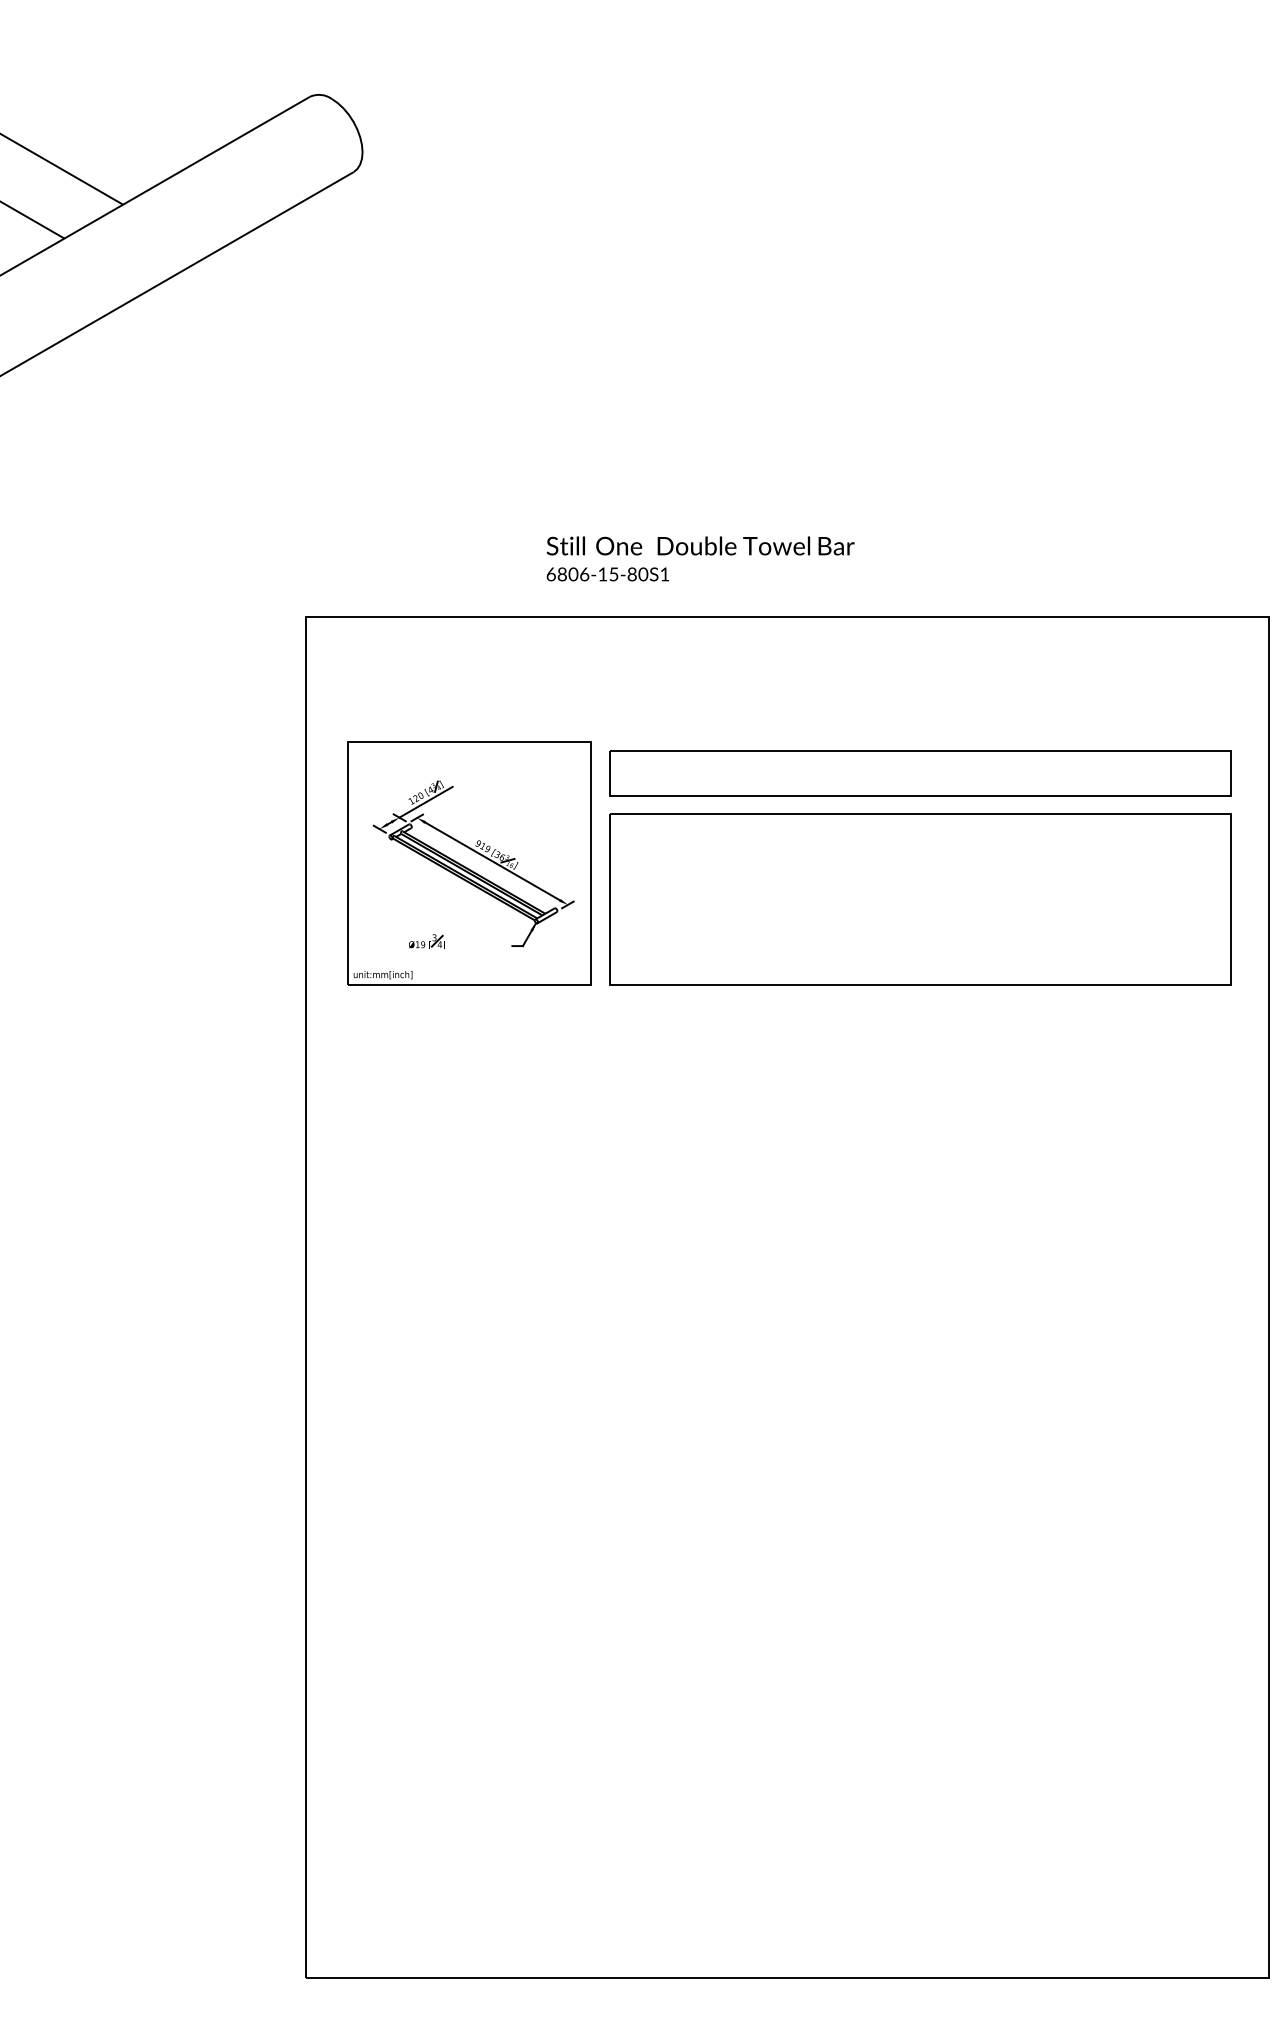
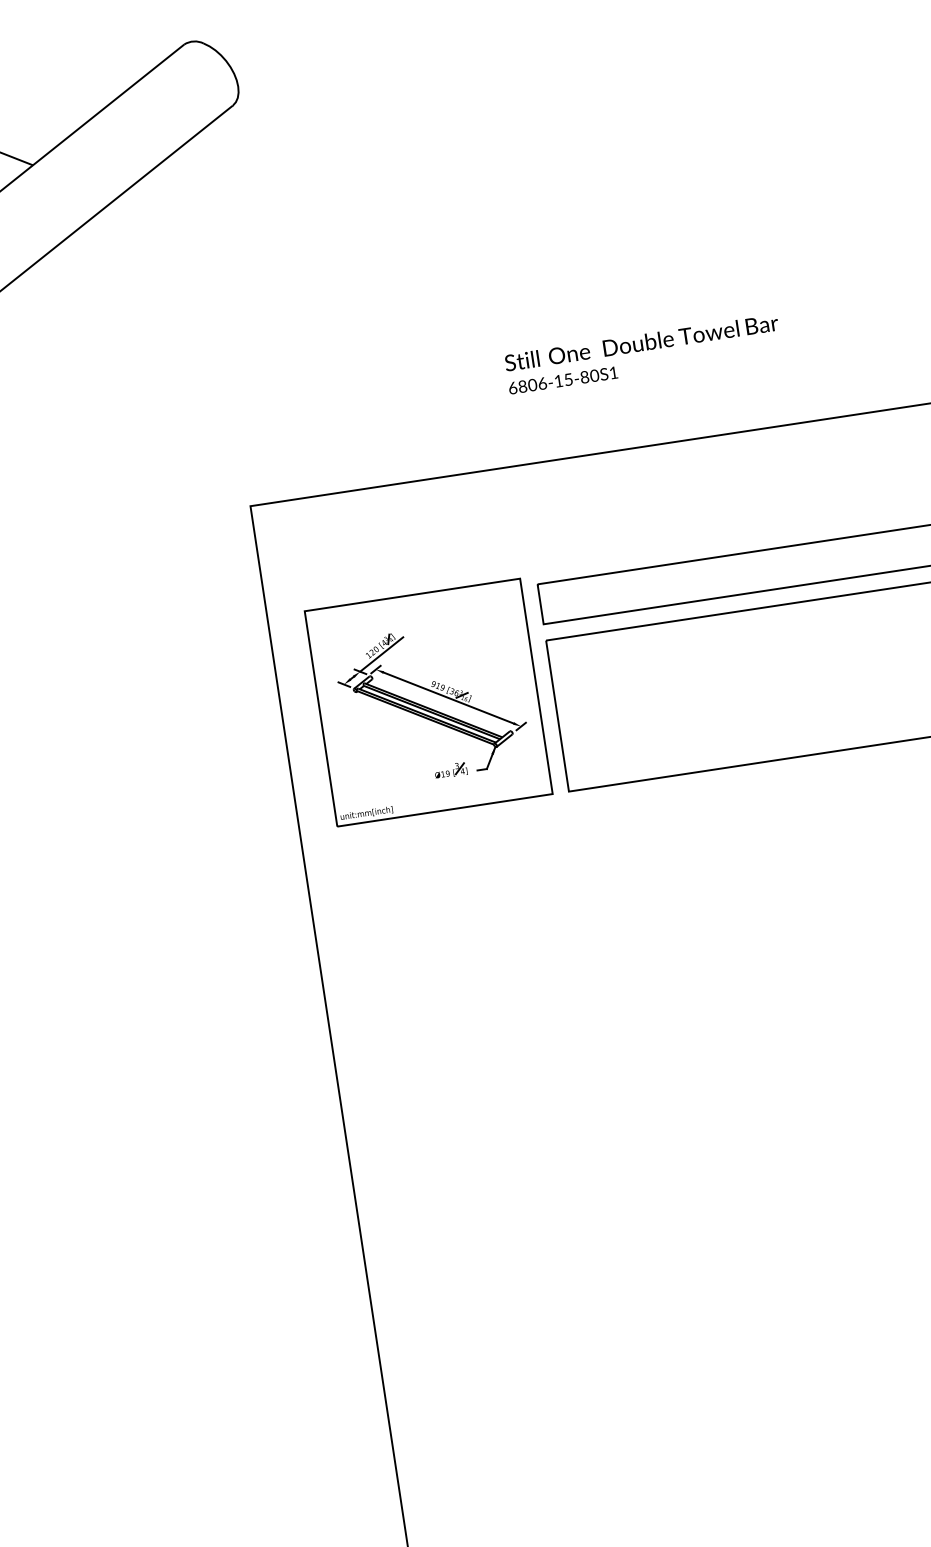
text: (700, 558) -> (643, 353), moved
part: (426, 941) -> (450, 770), moved

